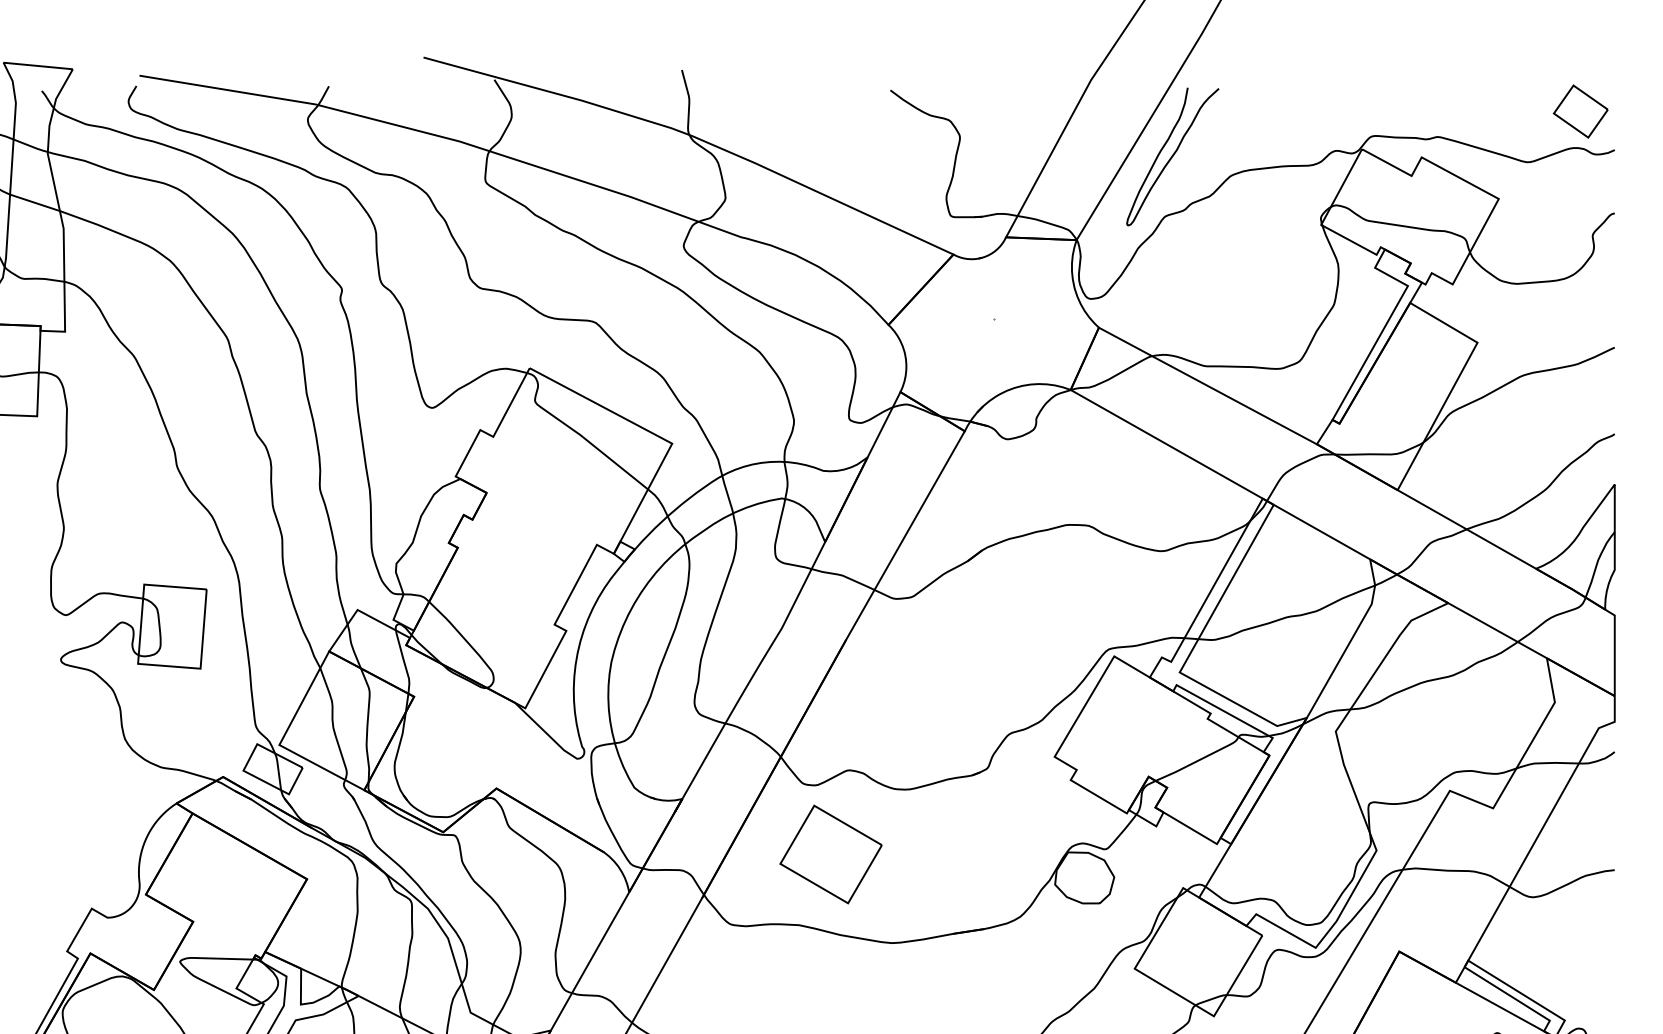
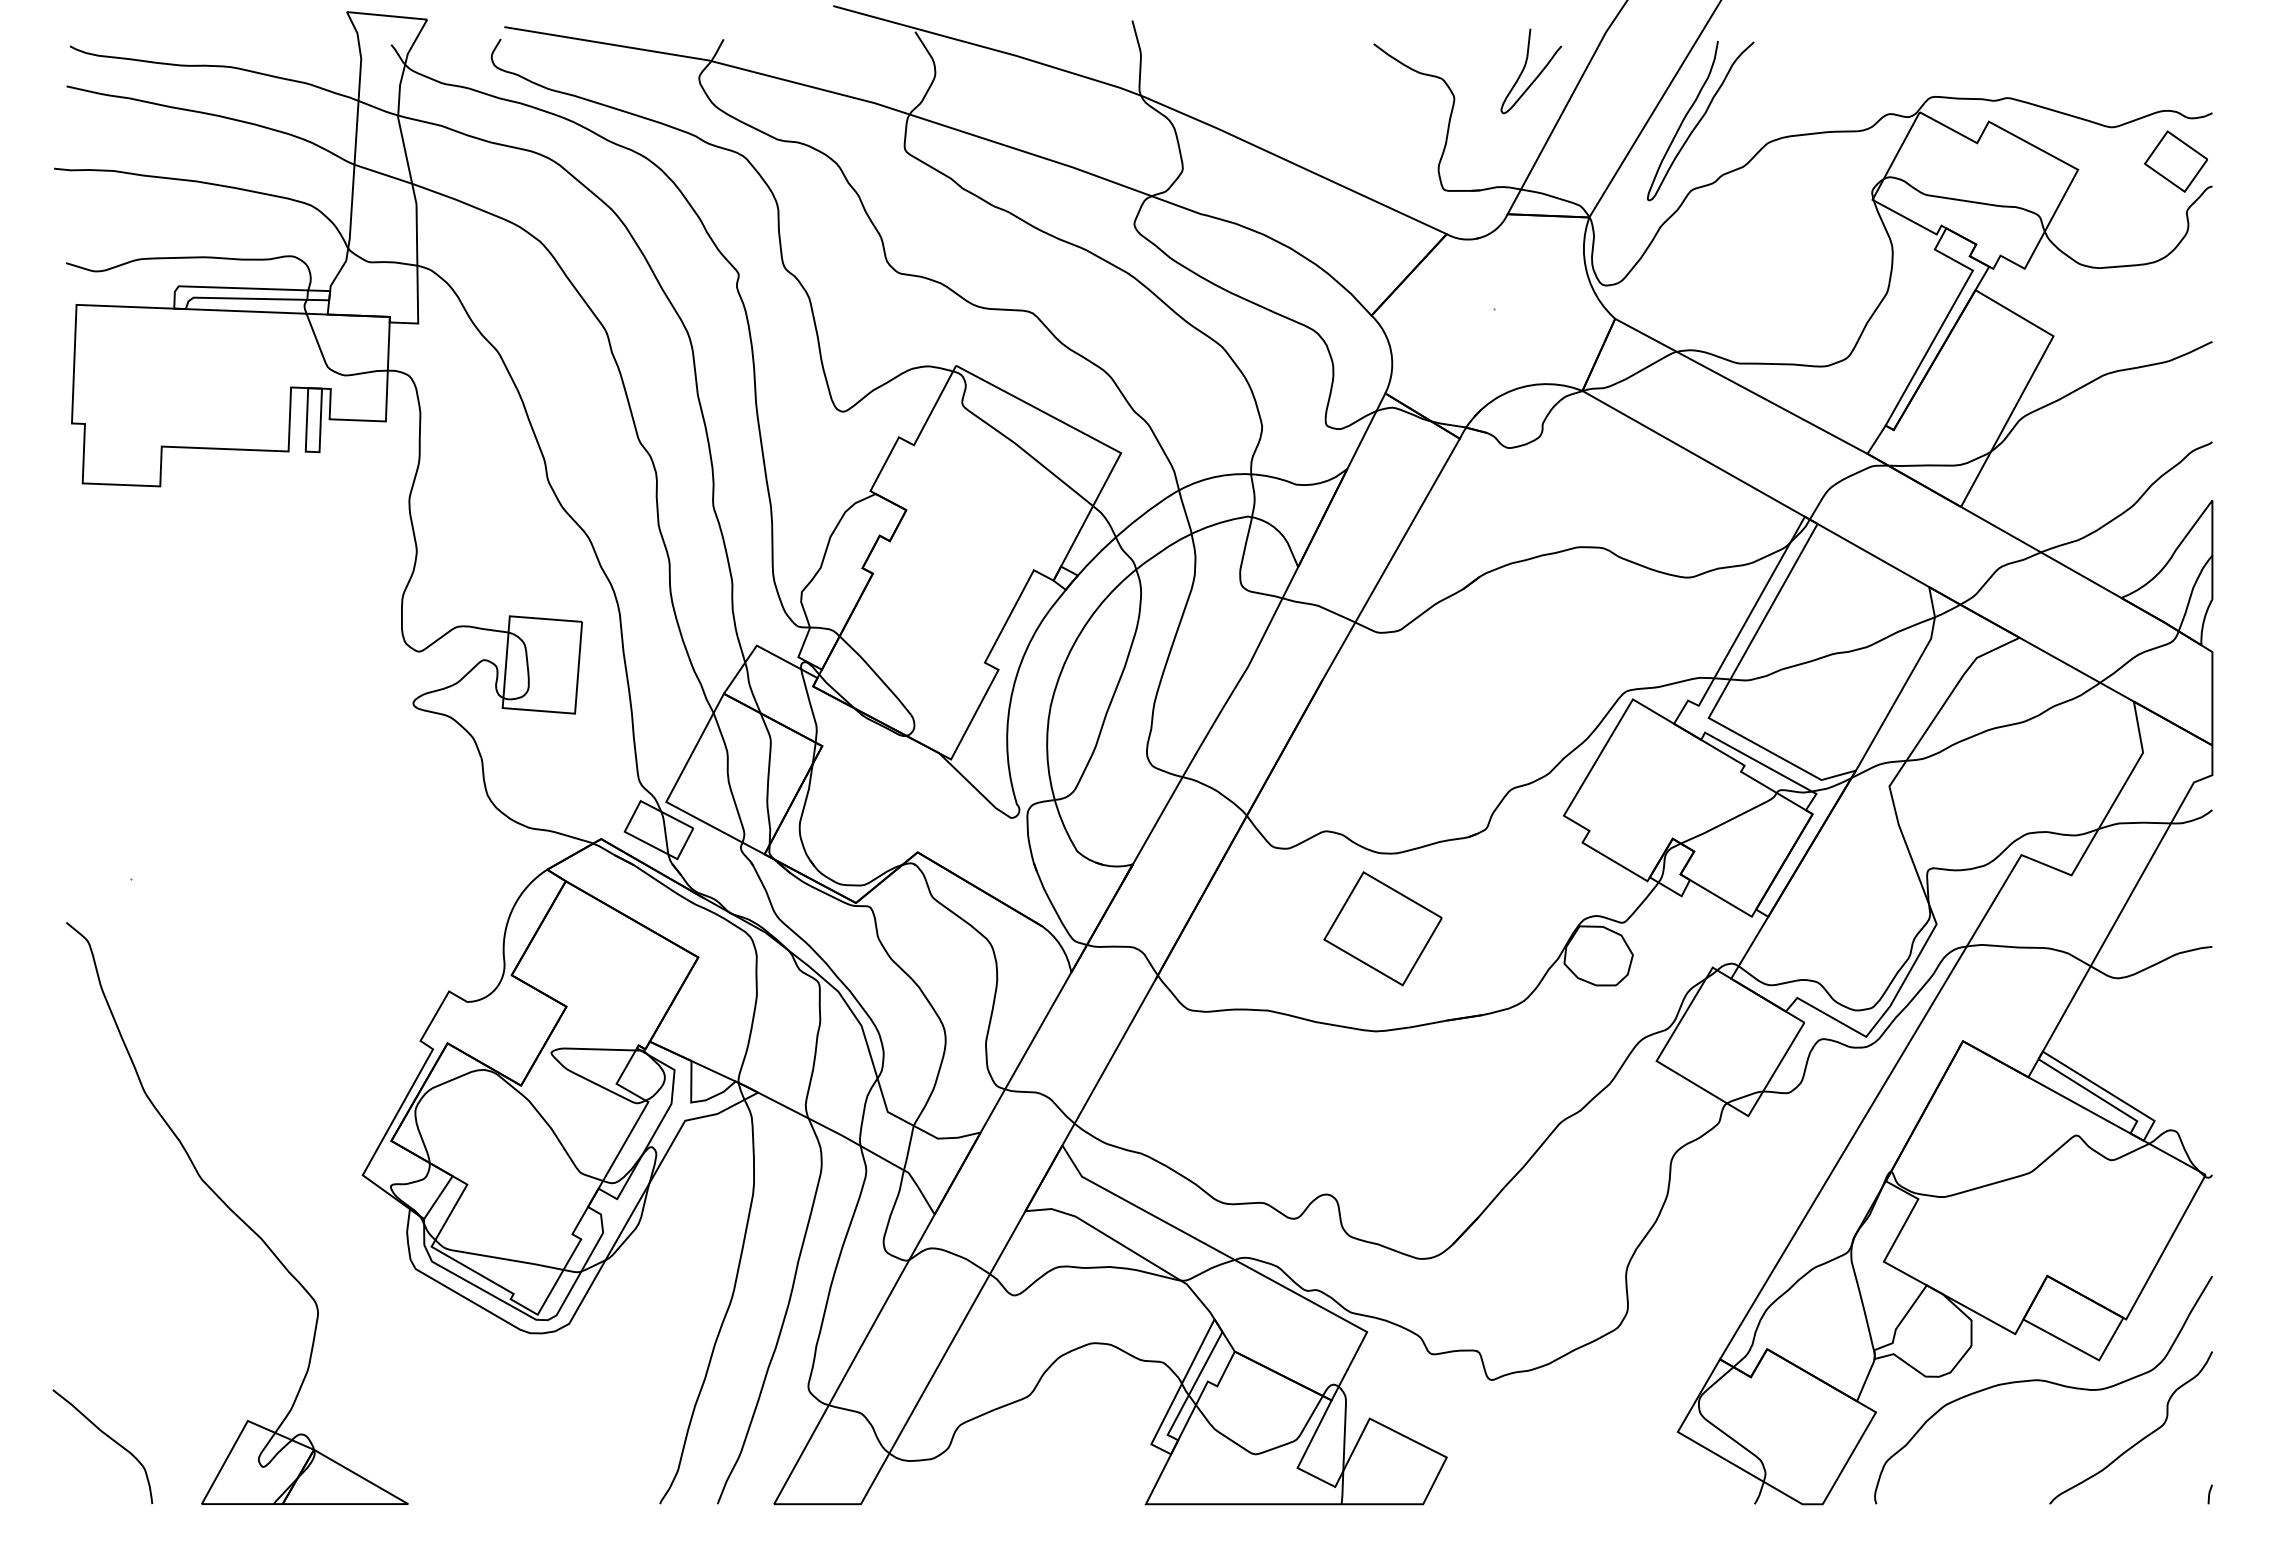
part: (1580, 111) -> (2175, 161), moved
curve: (1030, 118) -> (1536, 76), added
part: (830, 854) -> (1382, 928), moved

